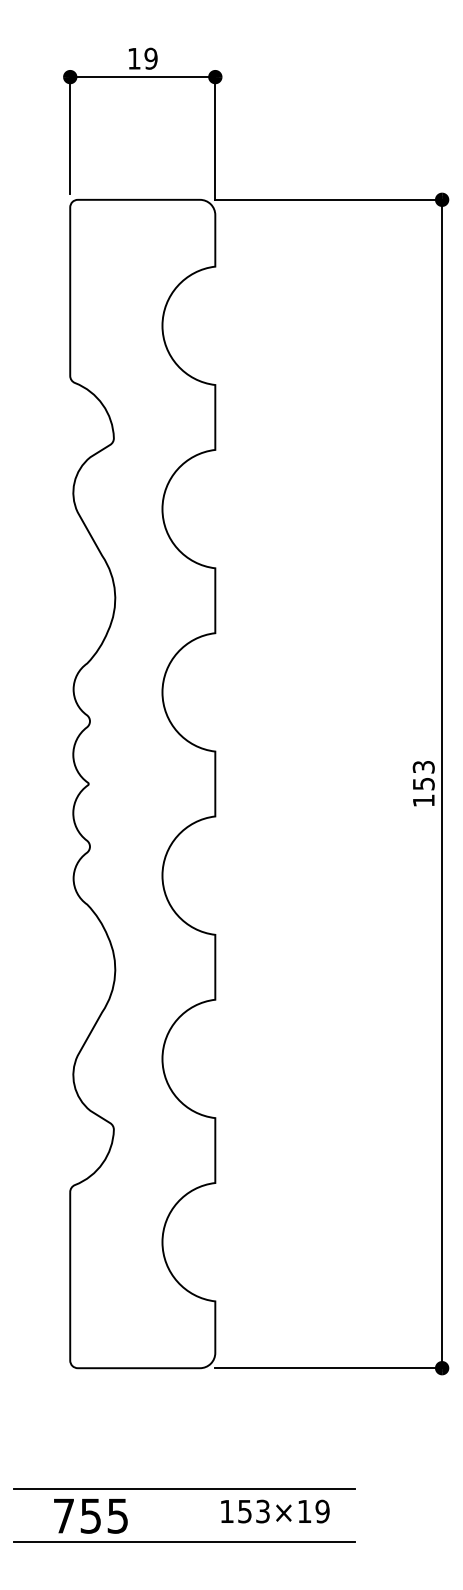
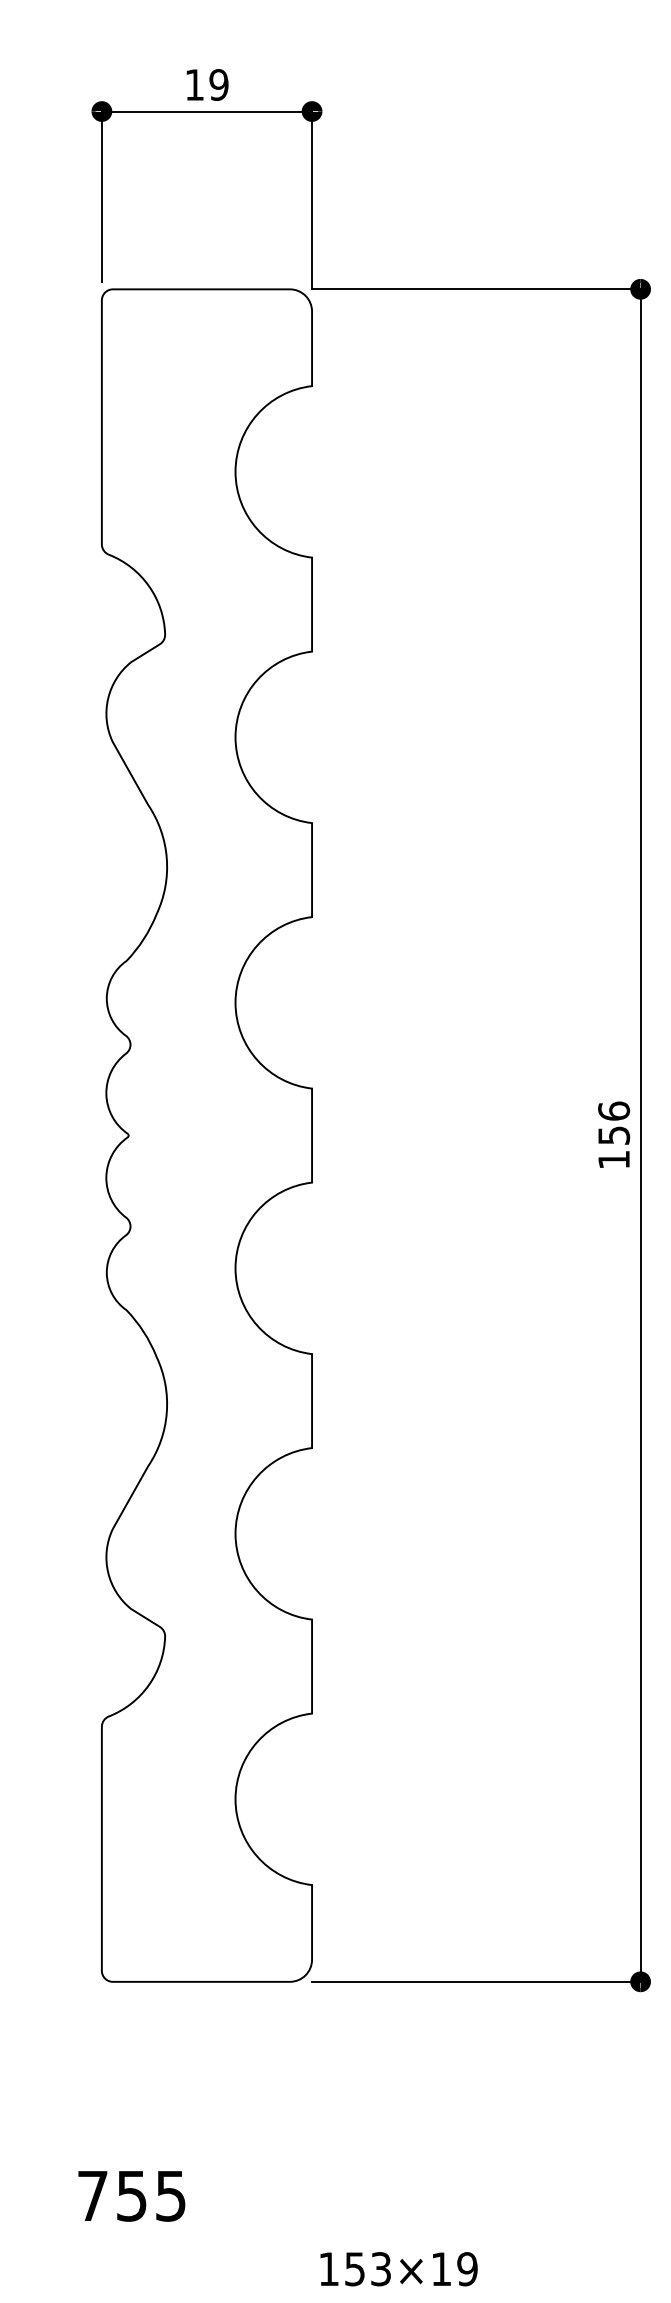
text: (423, 766) -> (613, 1110), 153 -> 156
line: (183, 1488) -> (265, 2156), removed
text: (275, 1511) -> (399, 2269), moved
line: (183, 1542) -> (265, 2234), removed

